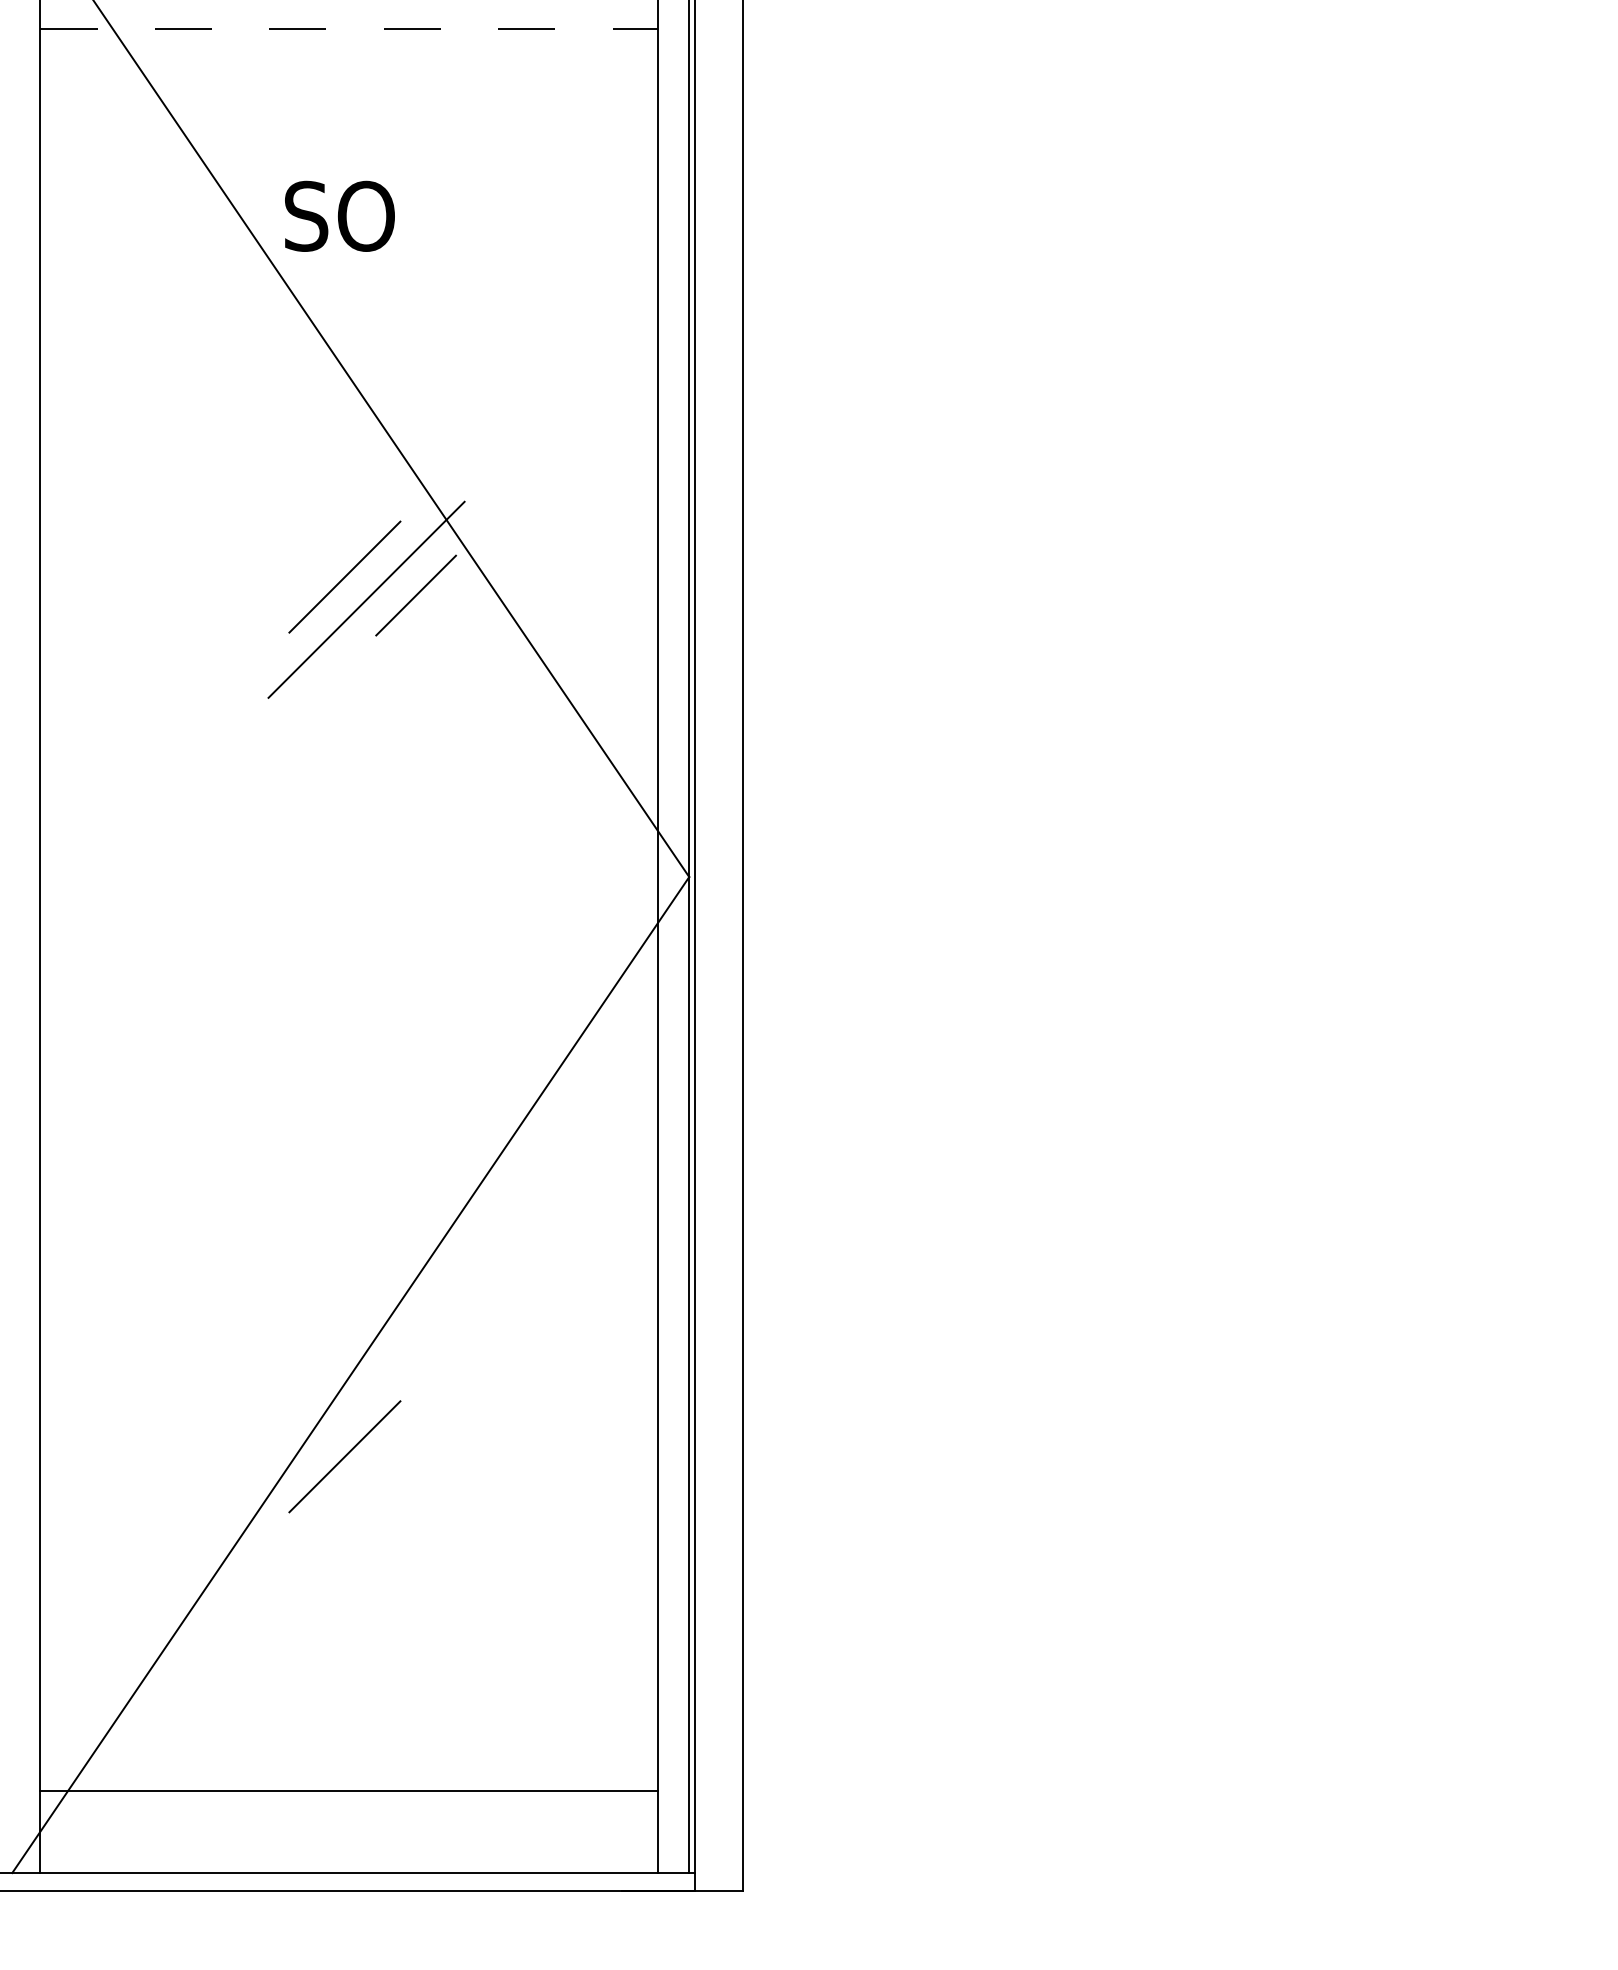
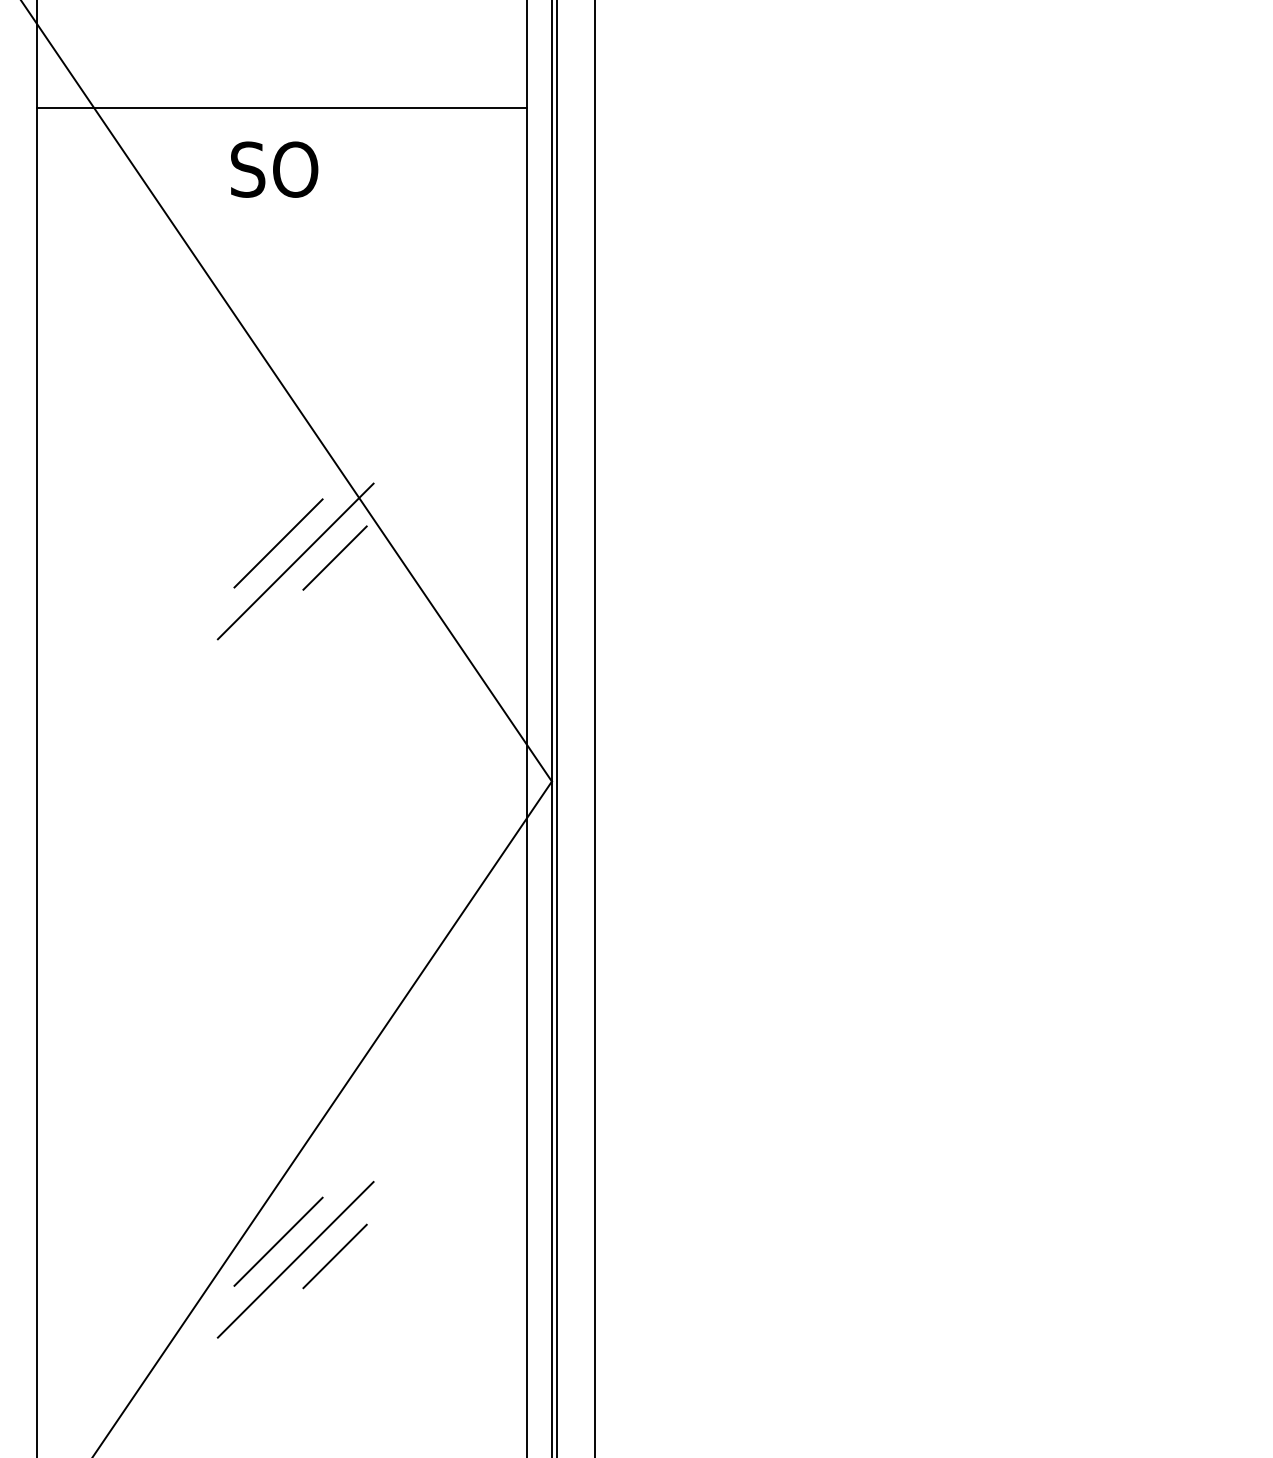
line: (349, 28) -> (282, 107), dashed -> solid
text: (339, 215) -> (274, 168), moved
line: (415, 1475) -> (334, 1256), added
line: (366, 1479) -> (295, 1259), added

